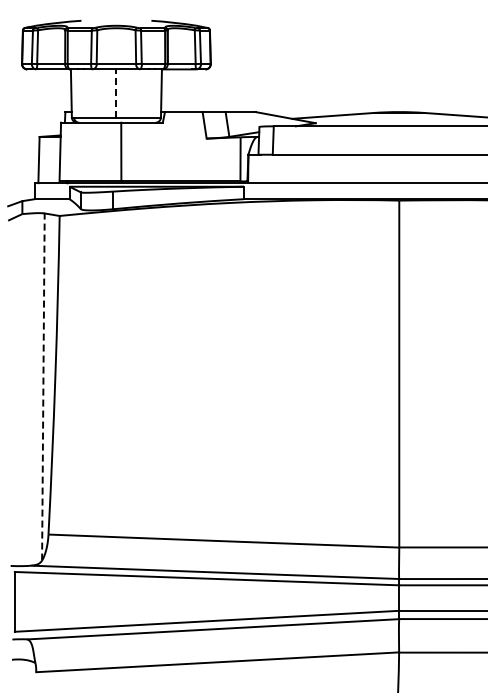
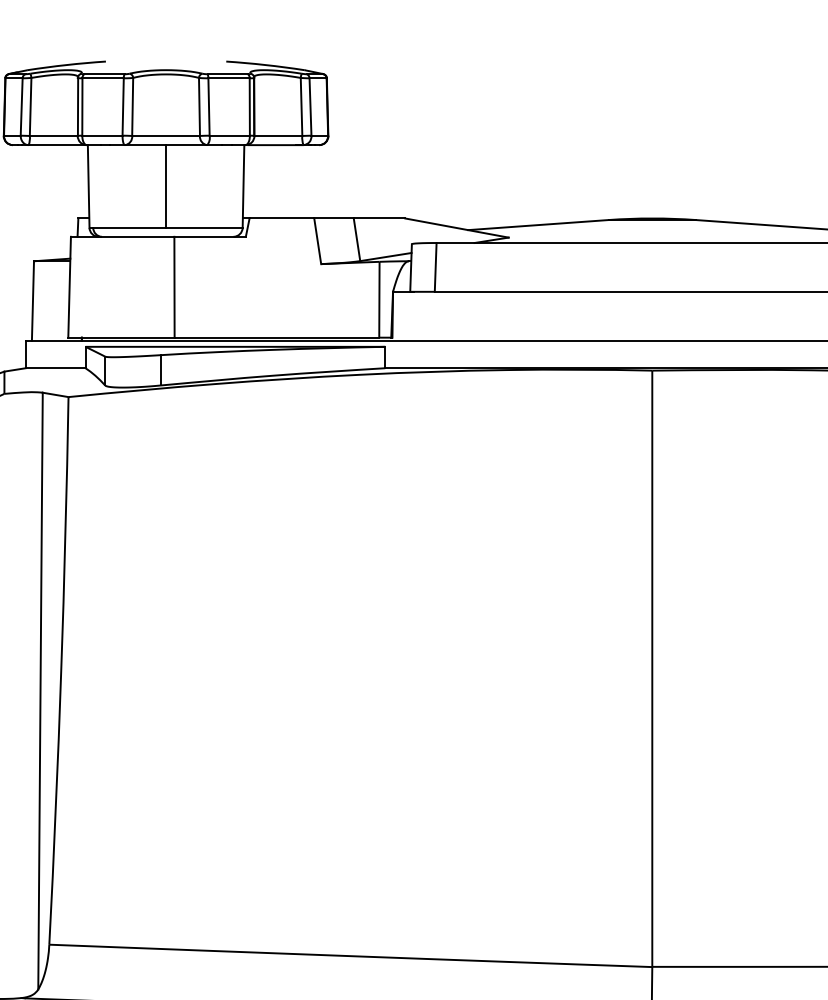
line: (116, 92) -> (166, 184), dashed -> solid
line: (43, 387) -> (40, 691), dashed -> solid

